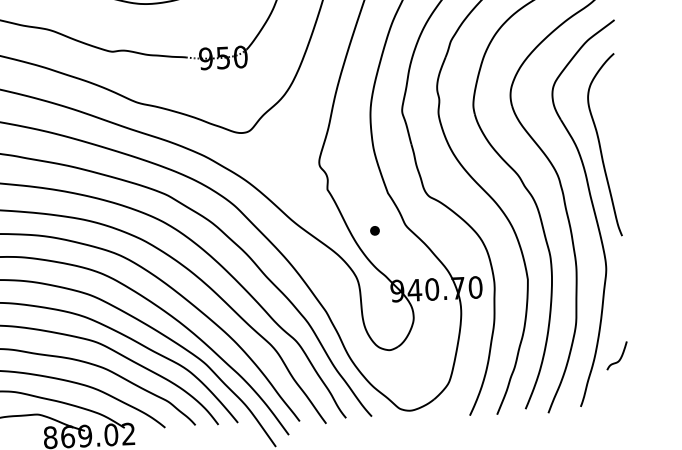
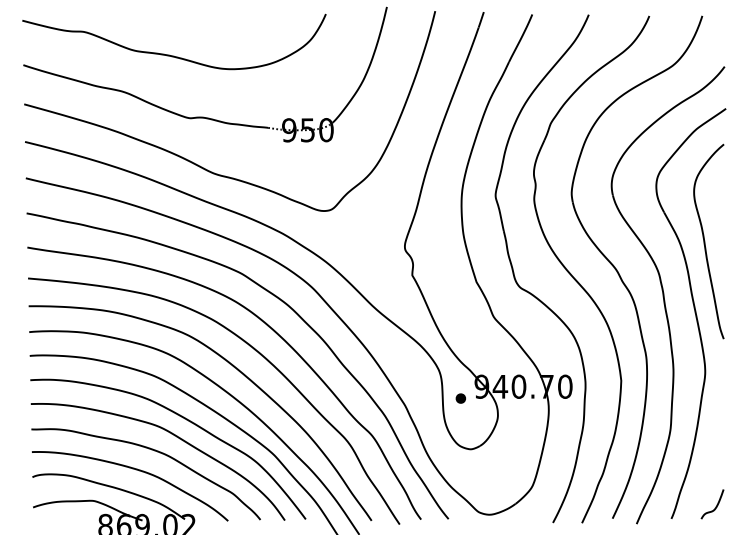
part: (374, 230) -> (460, 398), moved
curve: (619, 357) -> (715, 506), moved

